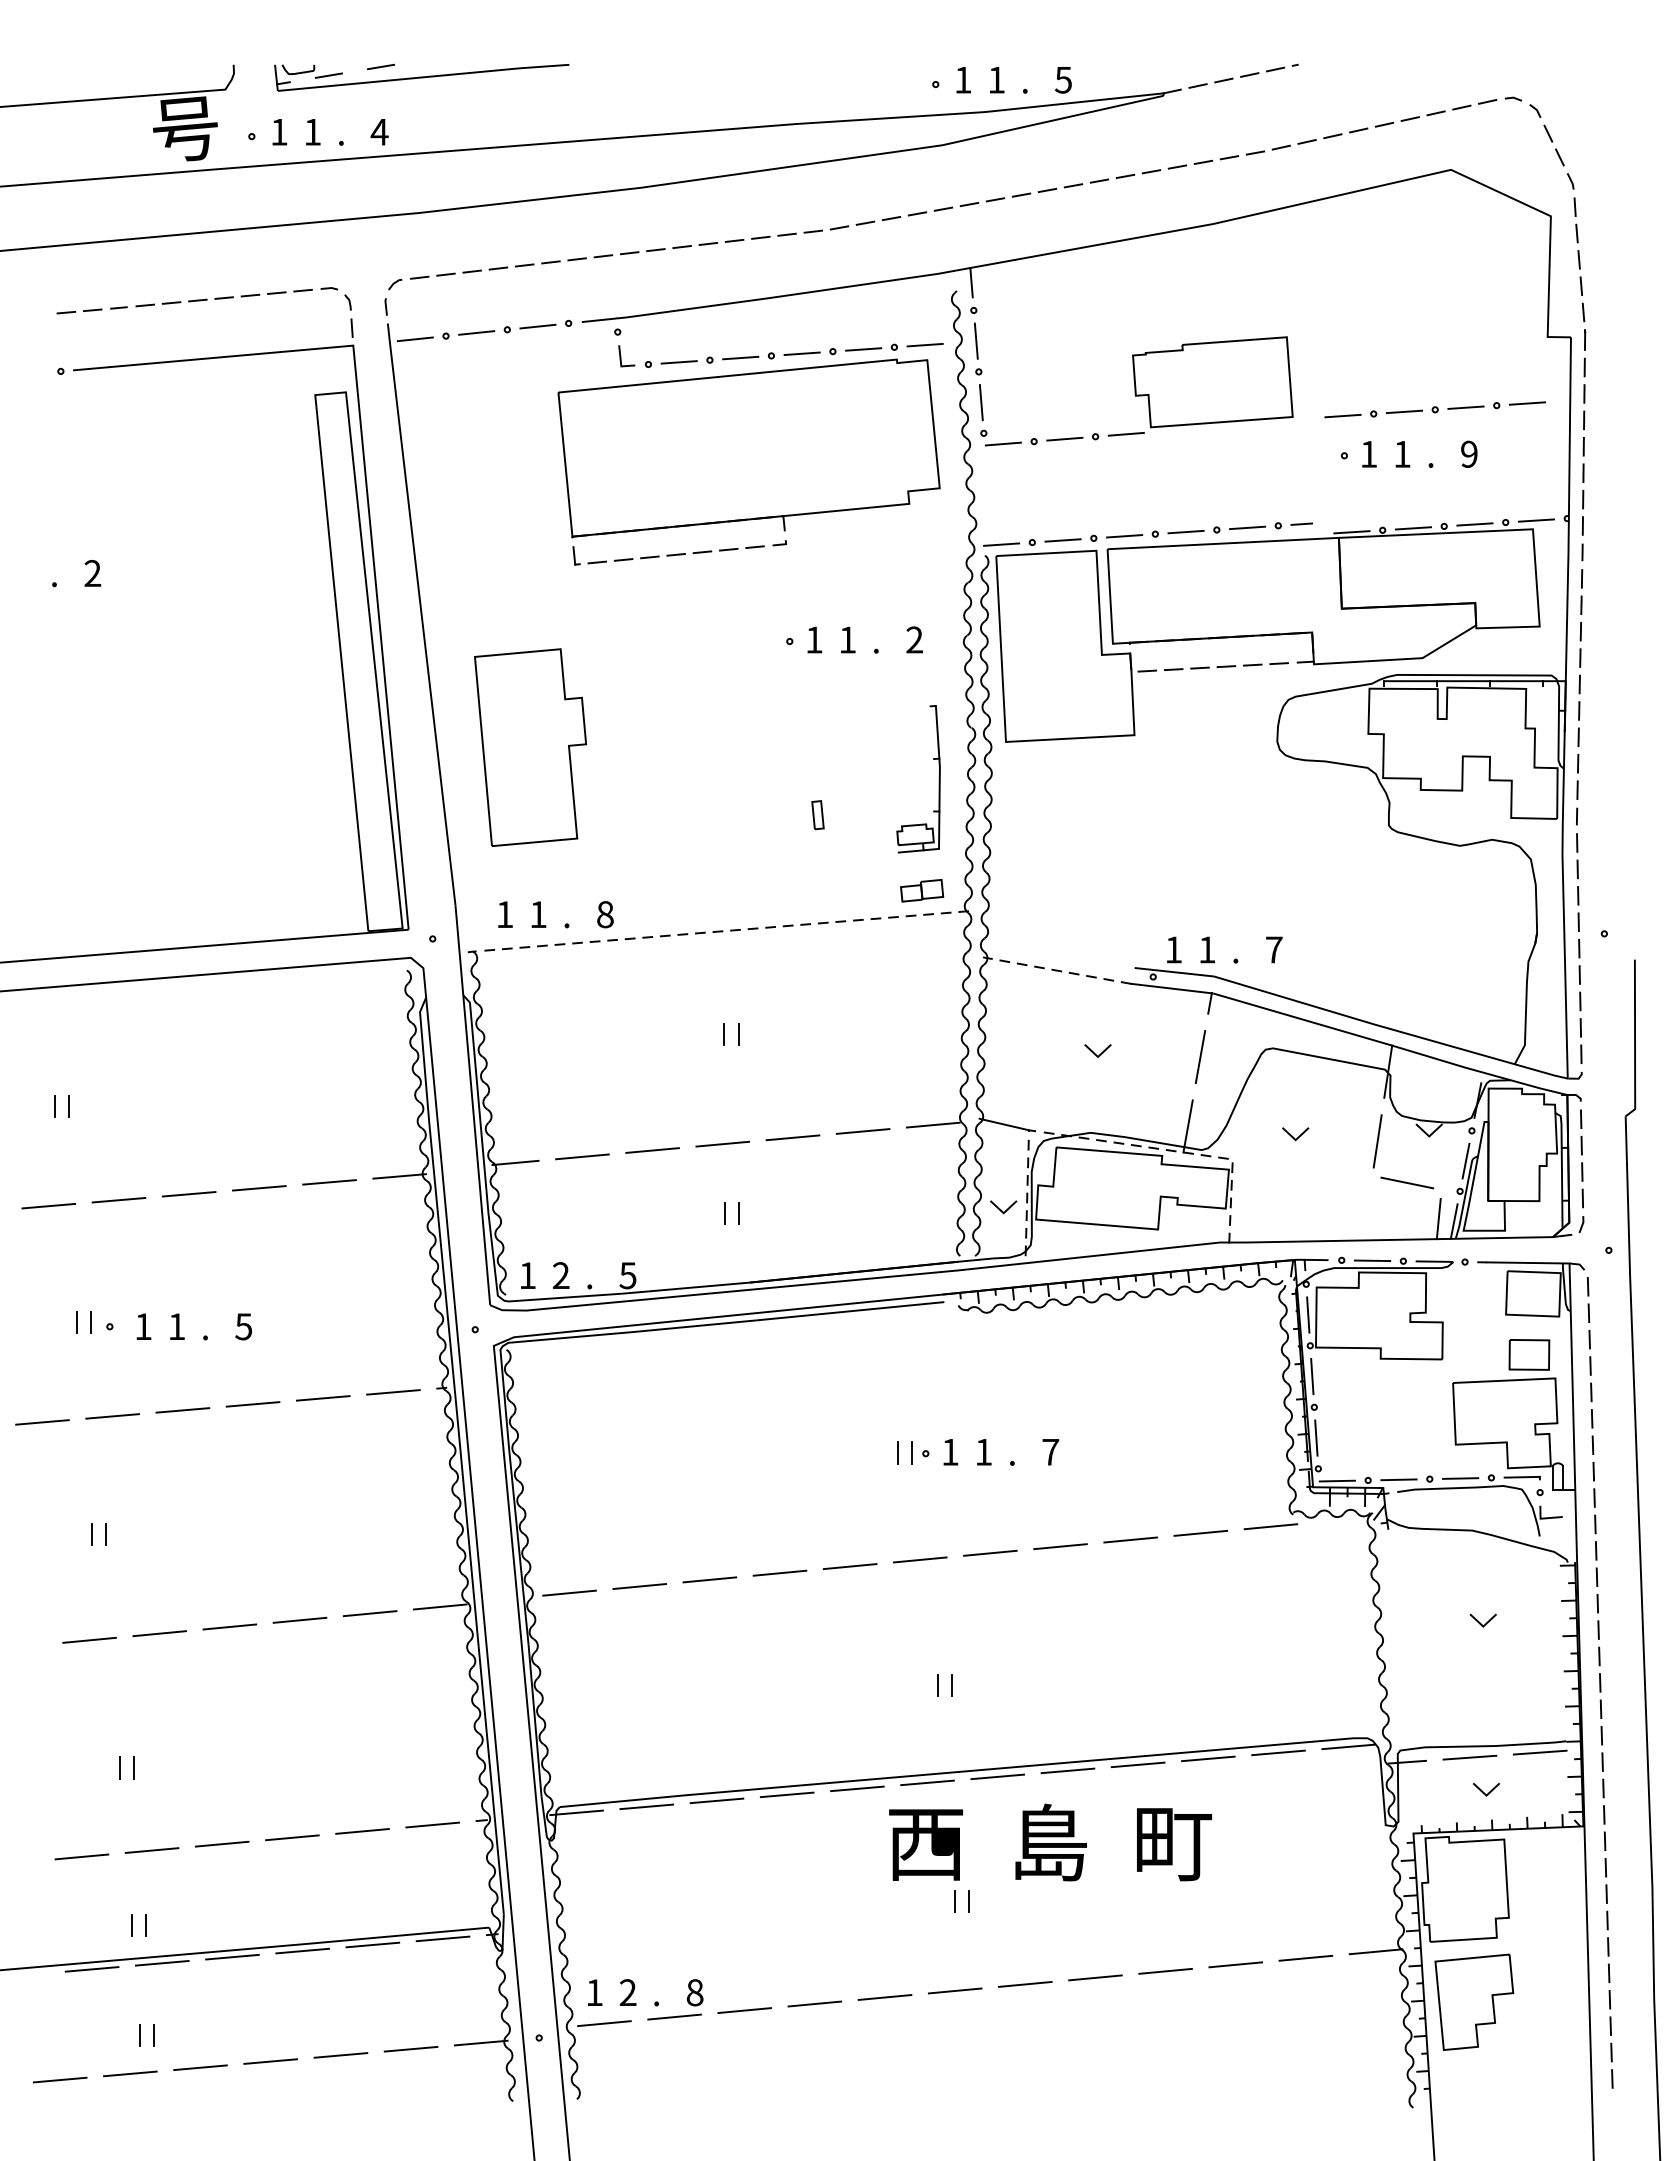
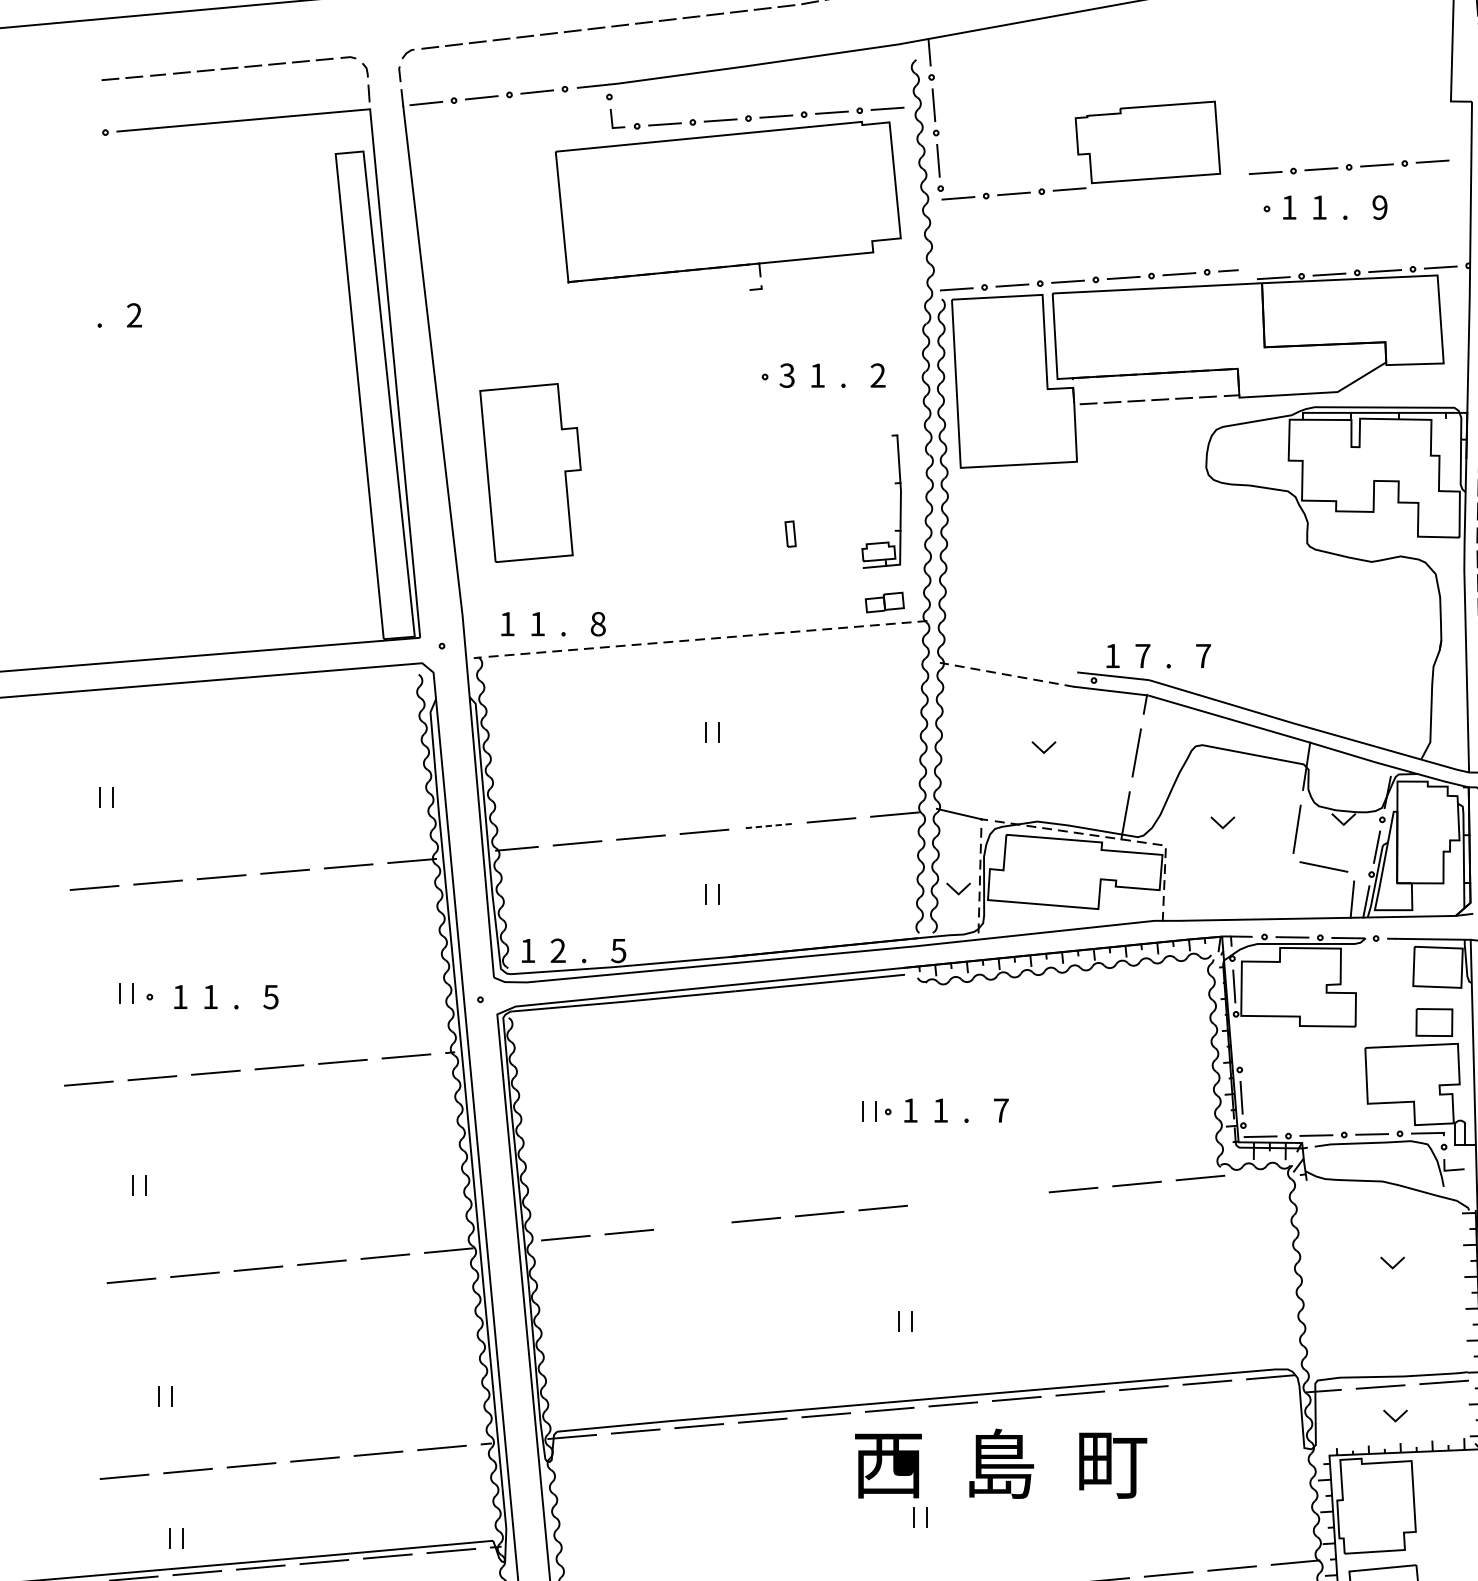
part: (668, 555) -> (655, 299), removed
text: (813, 639) -> (786, 375), 1 -> 3
text: (1207, 949) -> (1143, 655), 1 -> 7
line: (792, 1137) -> (767, 825), solid -> dashed
line: (1312, 1376) -> (1238, 1042), removed
line: (1060, 1546) -> (1010, 1195), removed
line: (990, 1552) -> (946, 1201), removed
line: (709, 1579) -> (692, 1225), removed

